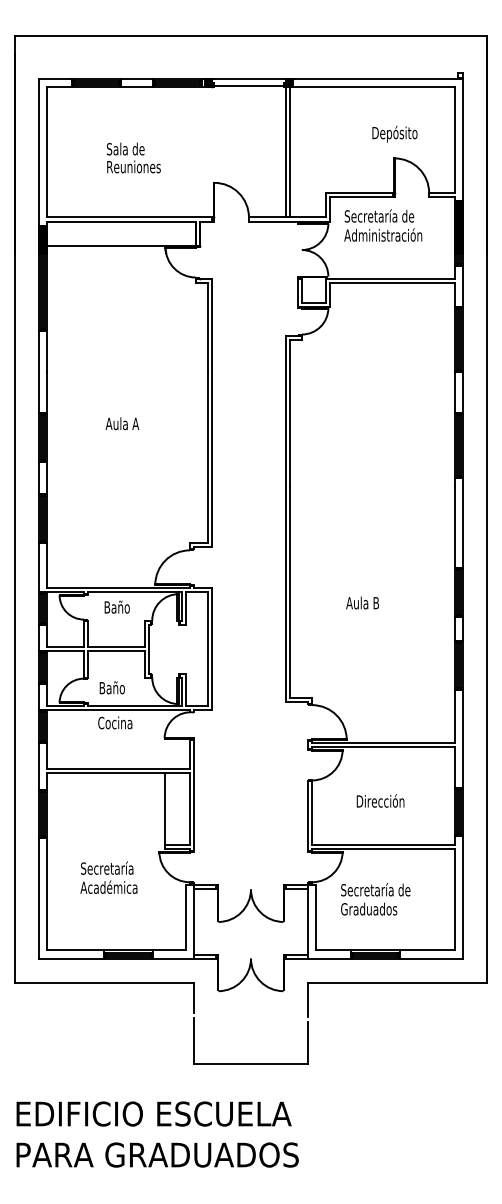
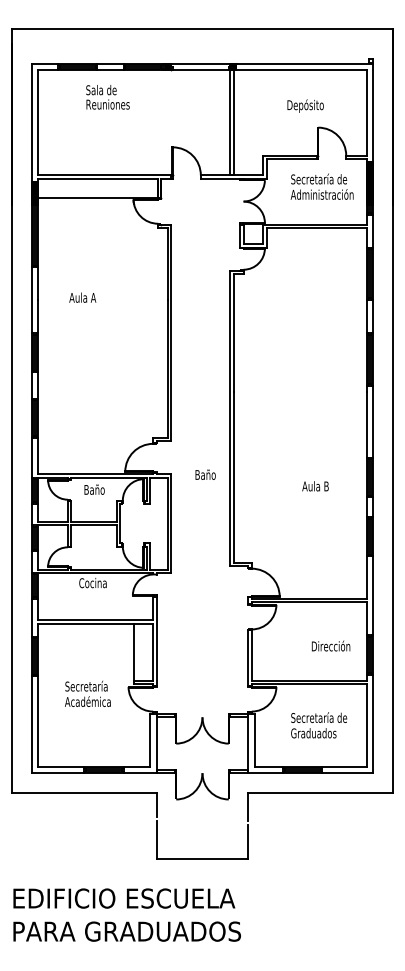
text: (394, 133) -> (305, 105), moved
text: (133, 158) -> (107, 97), moved
text: (382, 225) -> (321, 186), moved
text: (122, 423) -> (82, 297), moved
text: (362, 603) -> (315, 486), moved
text: (112, 687) -> (205, 474), moved
text: (379, 800) -> (330, 645), moved
text: (108, 877) -> (87, 693), moved
text: (376, 899) -> (319, 725), moved

